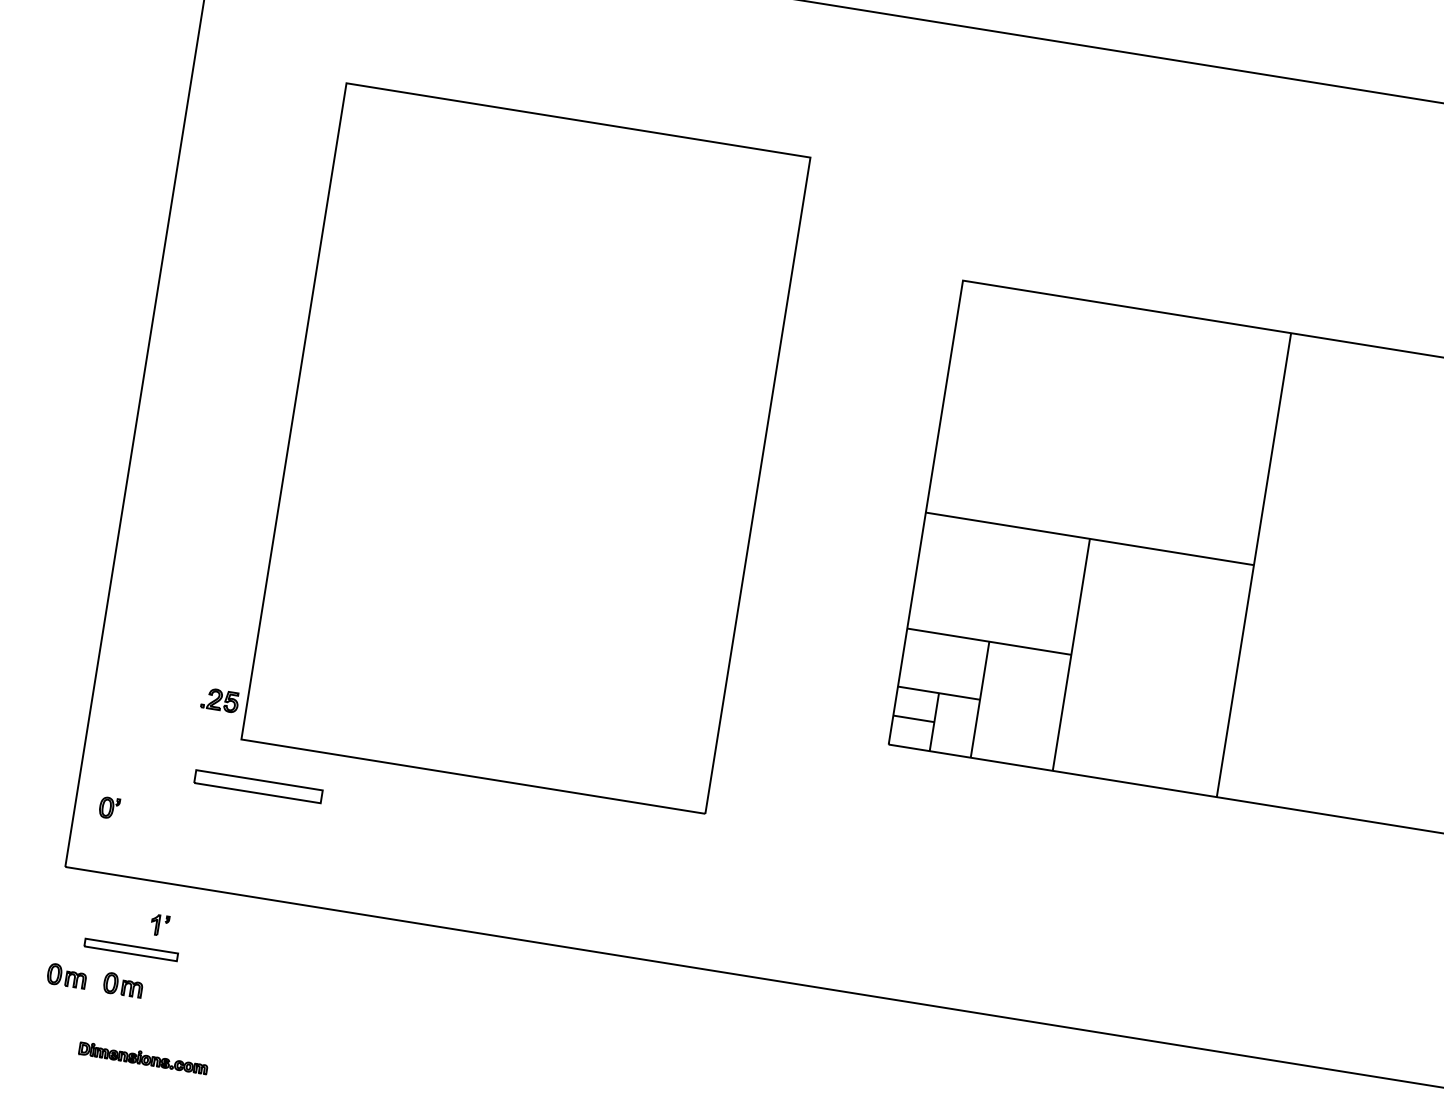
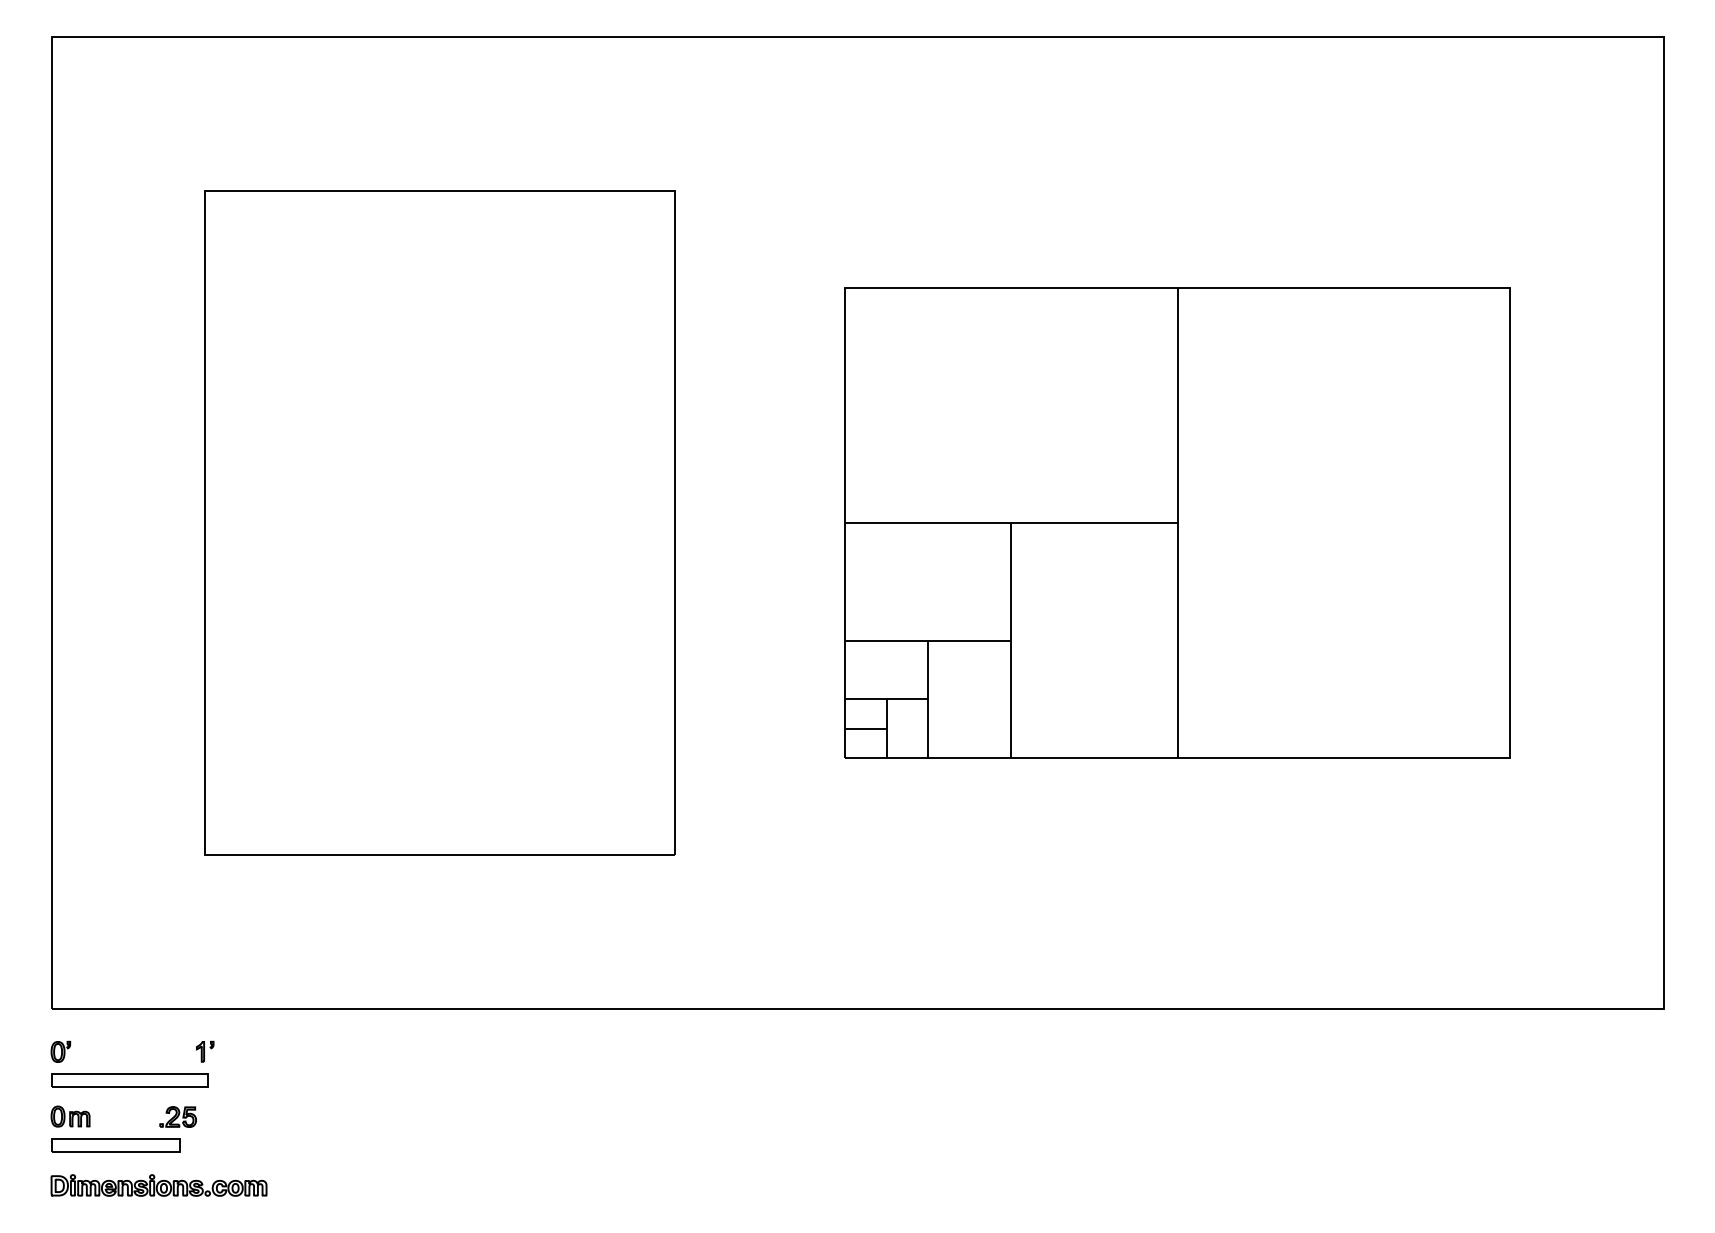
part: (219, 699) -> (177, 1116), moved
part: (258, 786) -> (115, 1145), moved
part: (109, 807) -> (60, 1051), moved
part: (160, 925) -> (205, 1051), moved
part: (130, 949) -> (129, 1080), size x1.67
part: (123, 985) -> (127, 1116), removed
part: (142, 1058) -> (158, 1185), size x1.67

